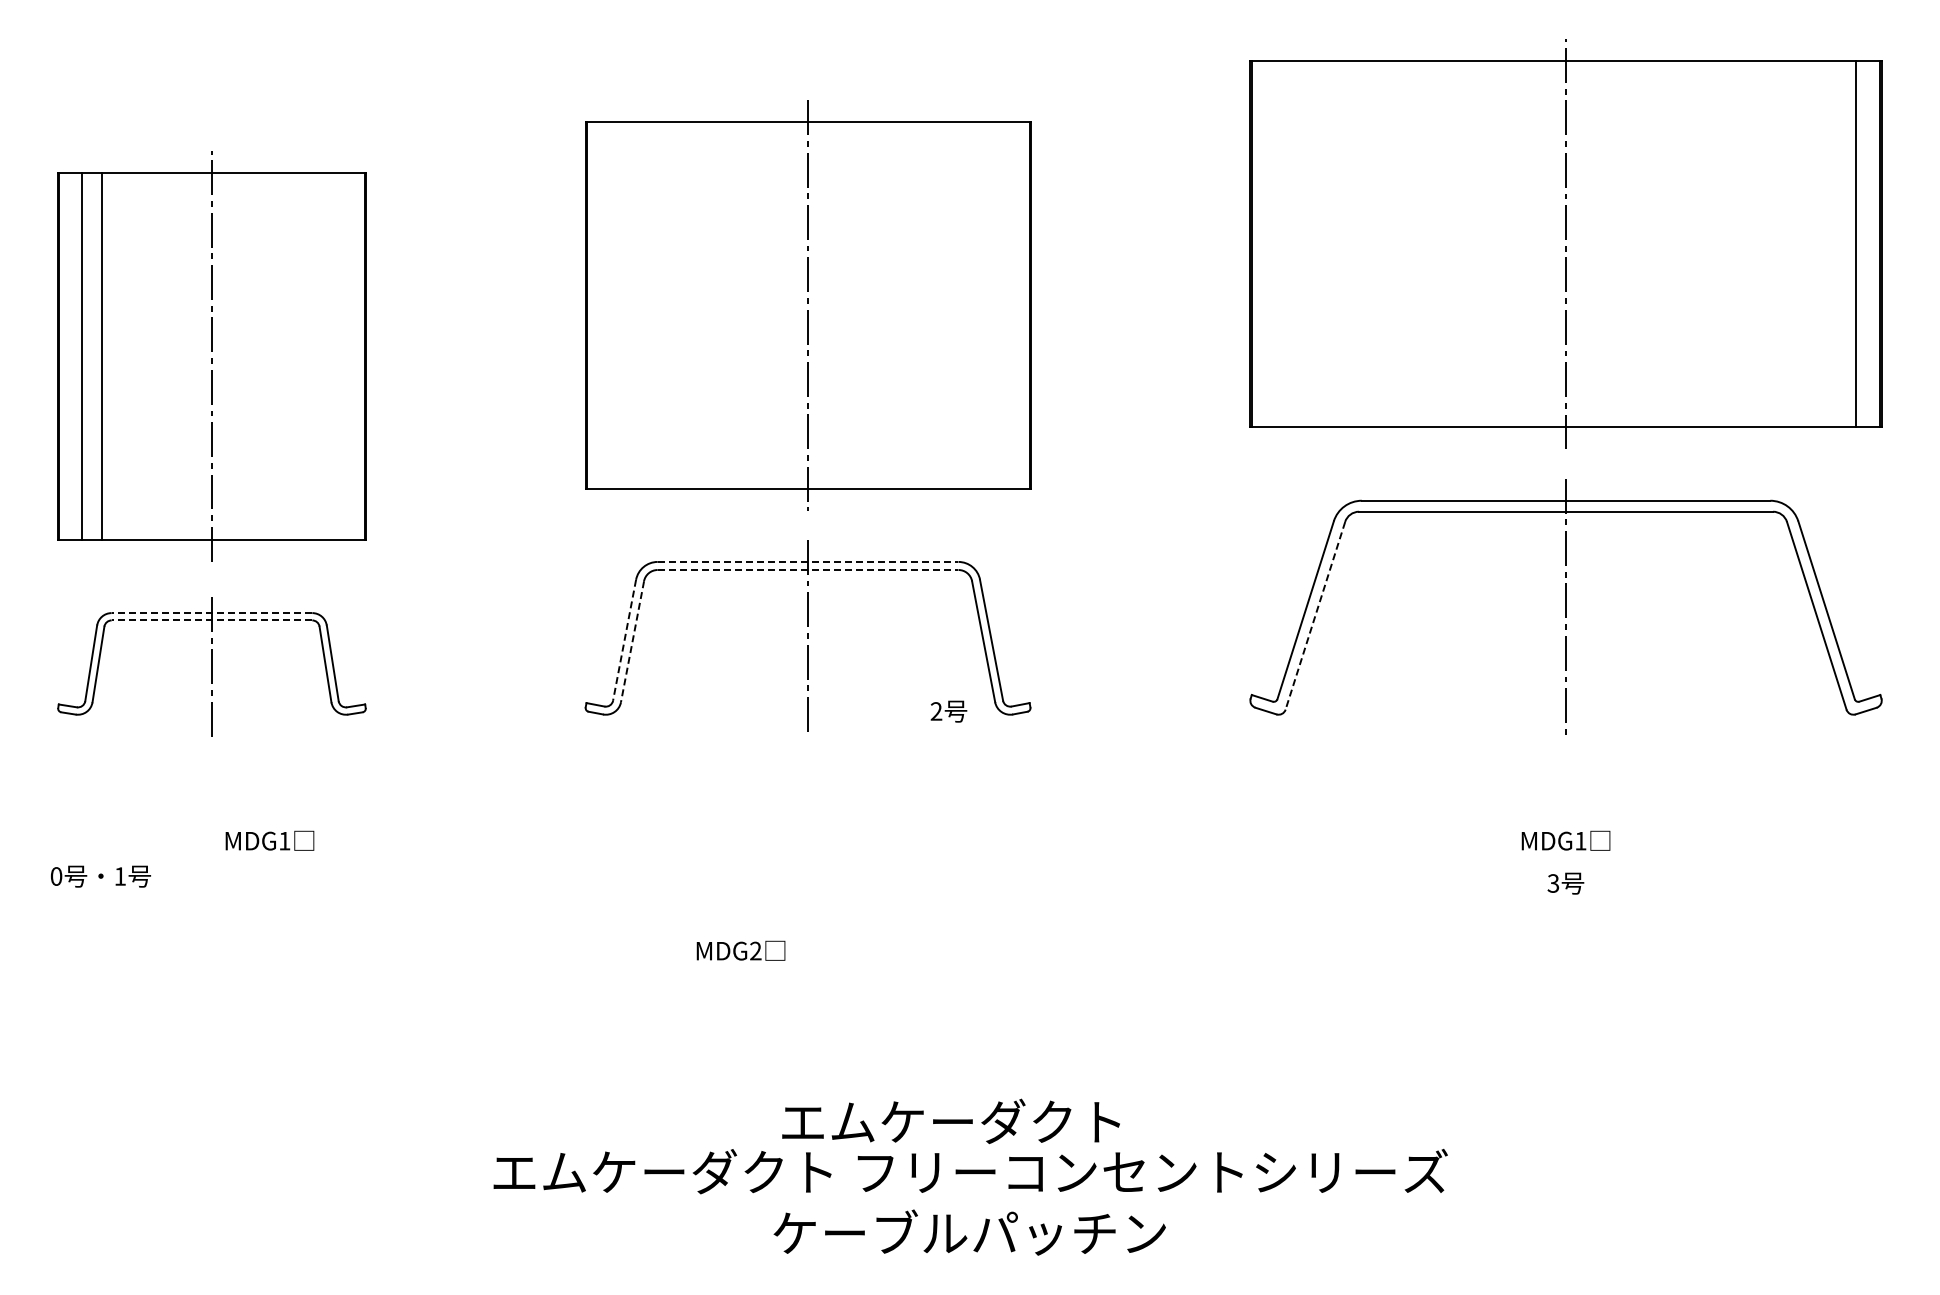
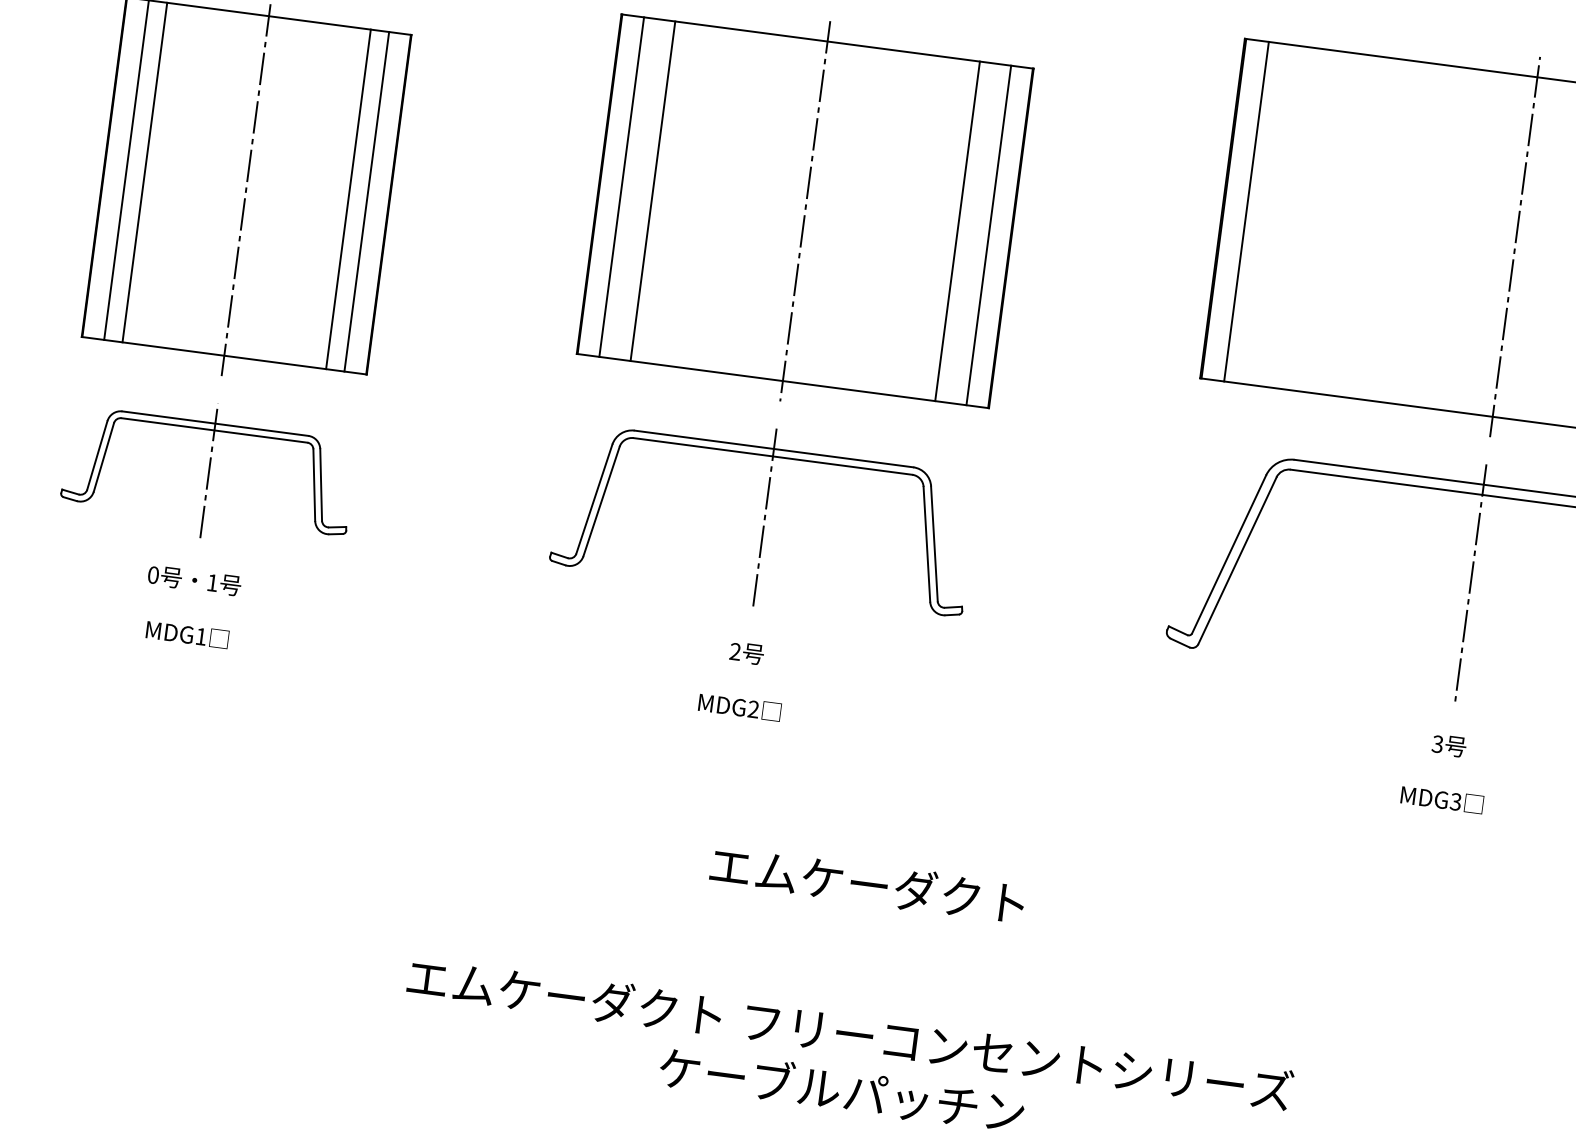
line: (1276, 244) -> (1246, 211), added
line: (610, 305) -> (622, 187), added
line: (643, 305) -> (652, 191), added
line: (972, 305) -> (957, 231), added
line: (1006, 305) -> (989, 235), added
line: (321, 356) -> (348, 199), added
line: (341, 356) -> (366, 201), added
line: (808, 561) -> (774, 448), dashed -> solid
line: (808, 570) -> (773, 456), dashed -> solid
line: (211, 613) -> (214, 423), dashed -> solid
line: (1315, 616) -> (1237, 561), dashed -> solid
line: (211, 620) -> (214, 430), dashed -> solid
line: (624, 640) -> (594, 499), dashed -> solid
line: (632, 641) -> (601, 501), dashed -> solid
text: (948, 711) -> (746, 653), moved
text: (269, 840) -> (187, 634), moved
text: (1580, 840) -> (1455, 801), MDG1 -> MDG3
text: (100, 876) -> (194, 580), moved
text: (1565, 883) -> (1448, 745), moved
text: (740, 950) -> (739, 707), moved
text: (950, 1121) -> (866, 884), moved

